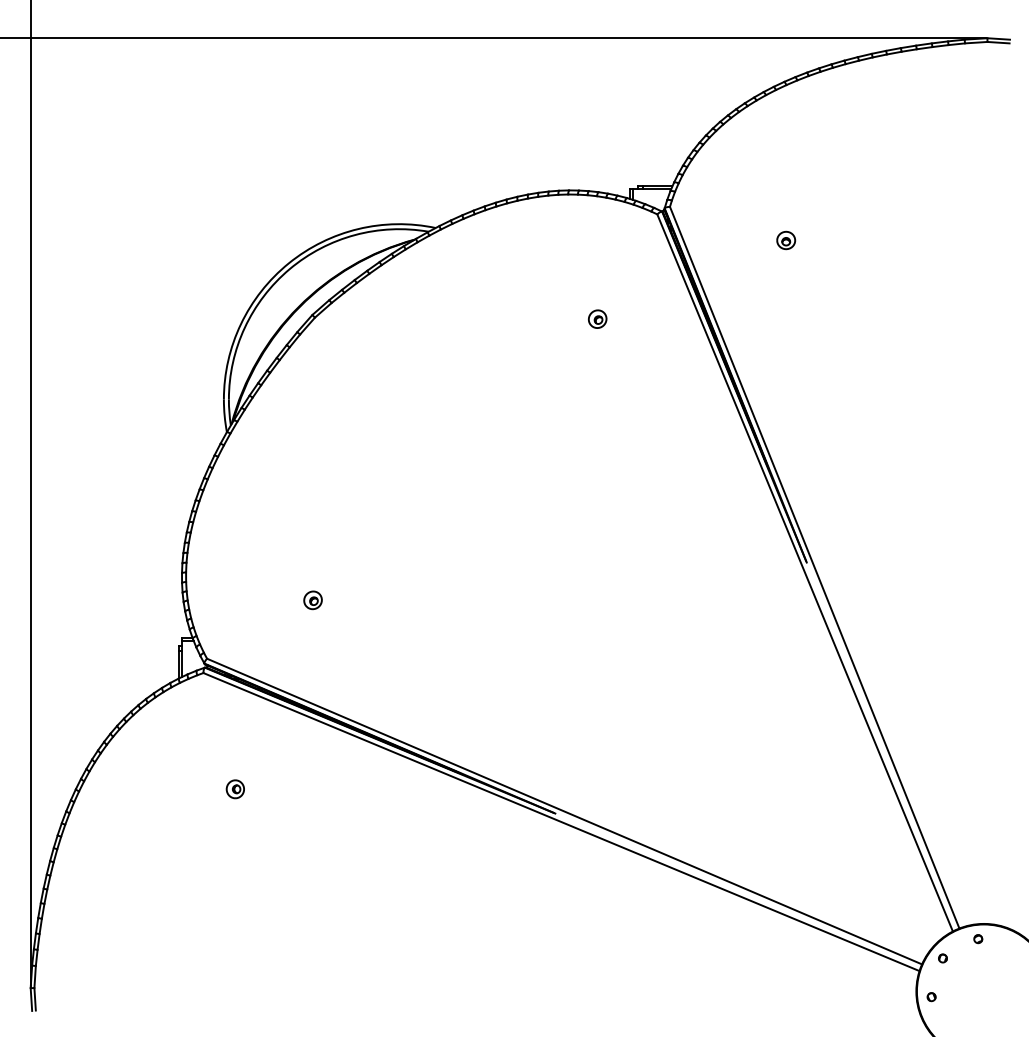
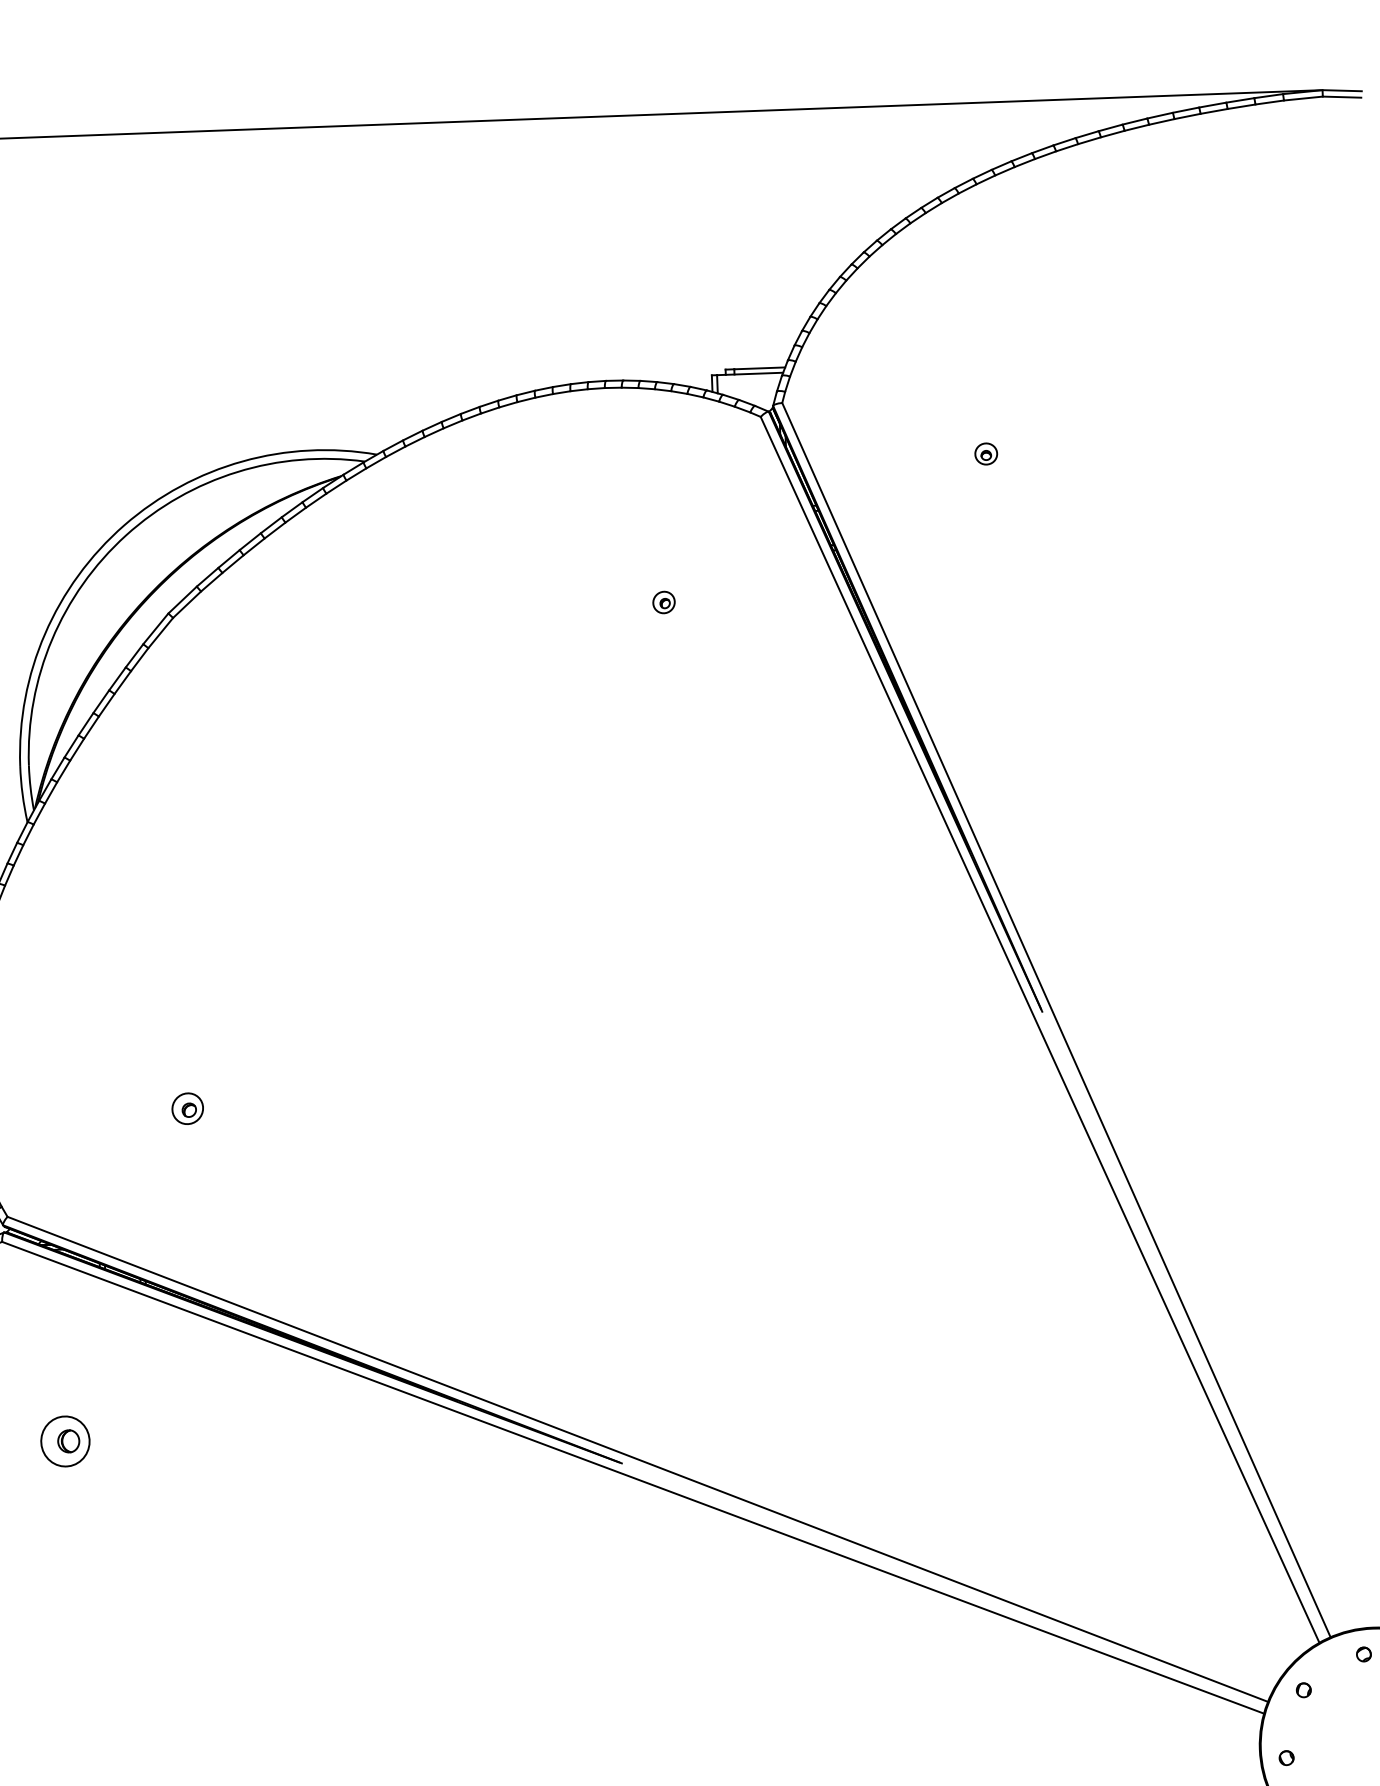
part: (786, 240) -> (986, 454), size x0.7
part: (597, 318) -> (663, 601), size x0.7
part: (234, 789) -> (63, 1442), size x1.6

